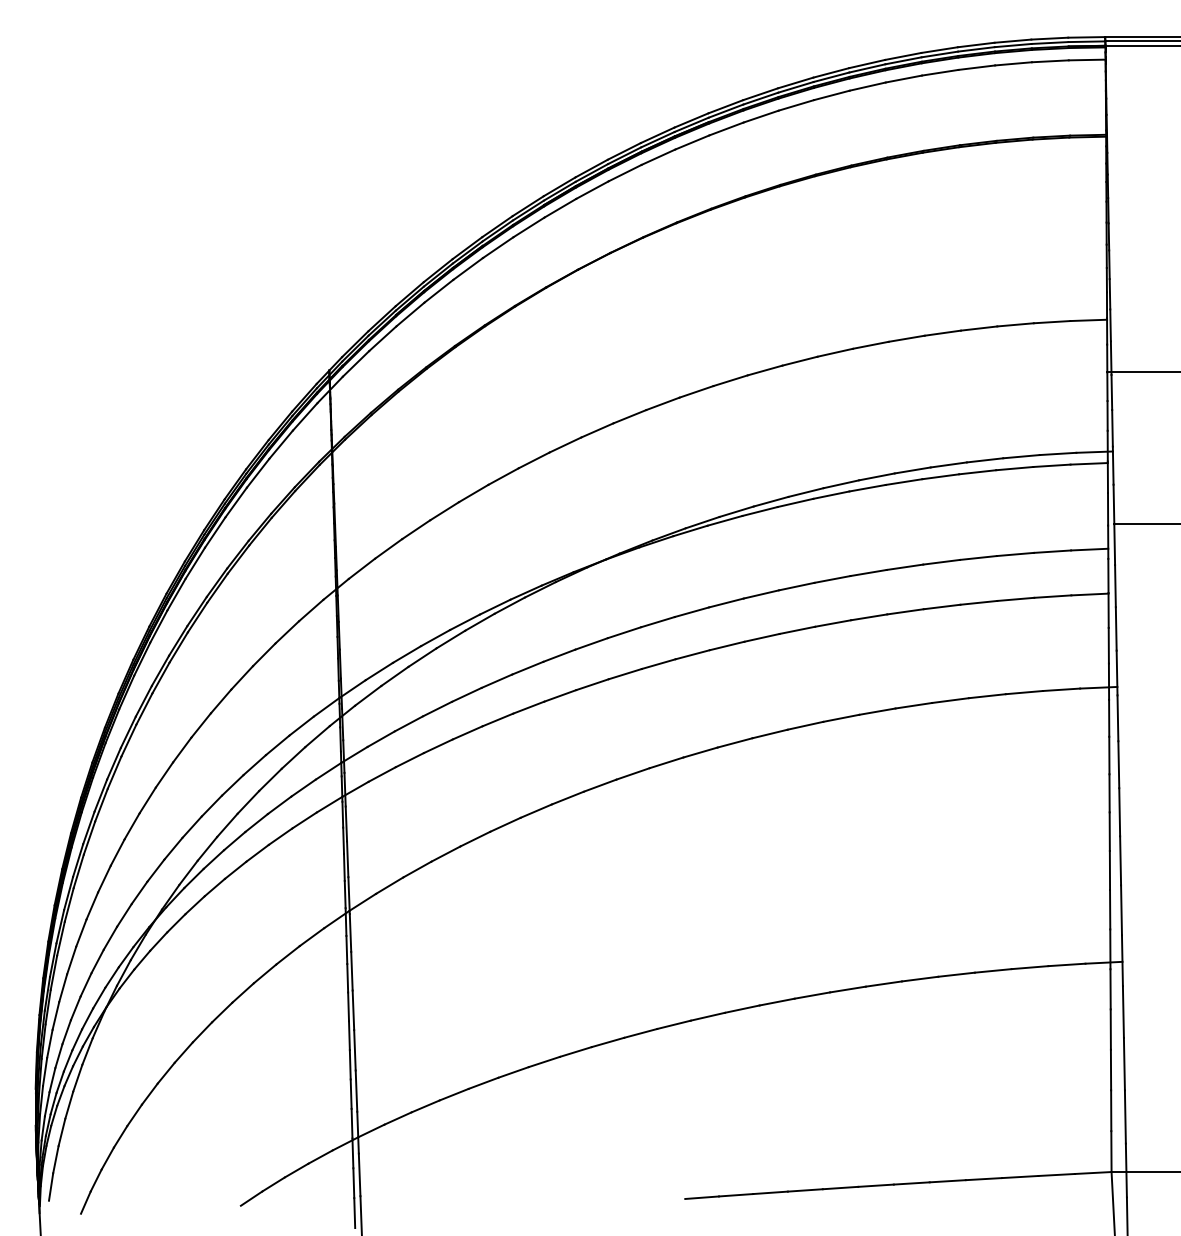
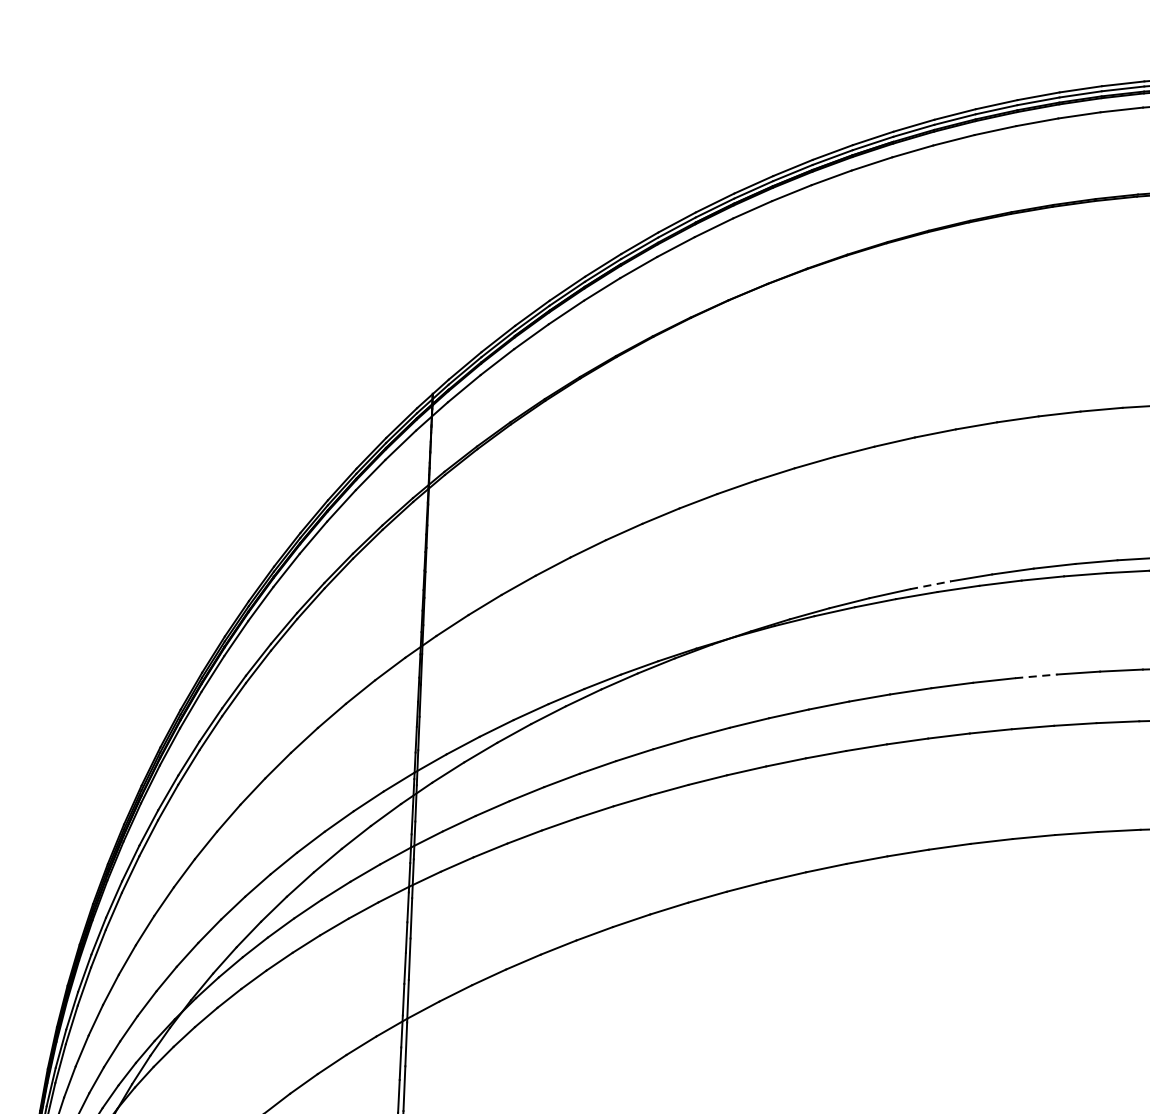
line: (771, 501) -> (930, 585), solid -> dashed
line: (869, 572) -> (1037, 675), solid -> dashed

